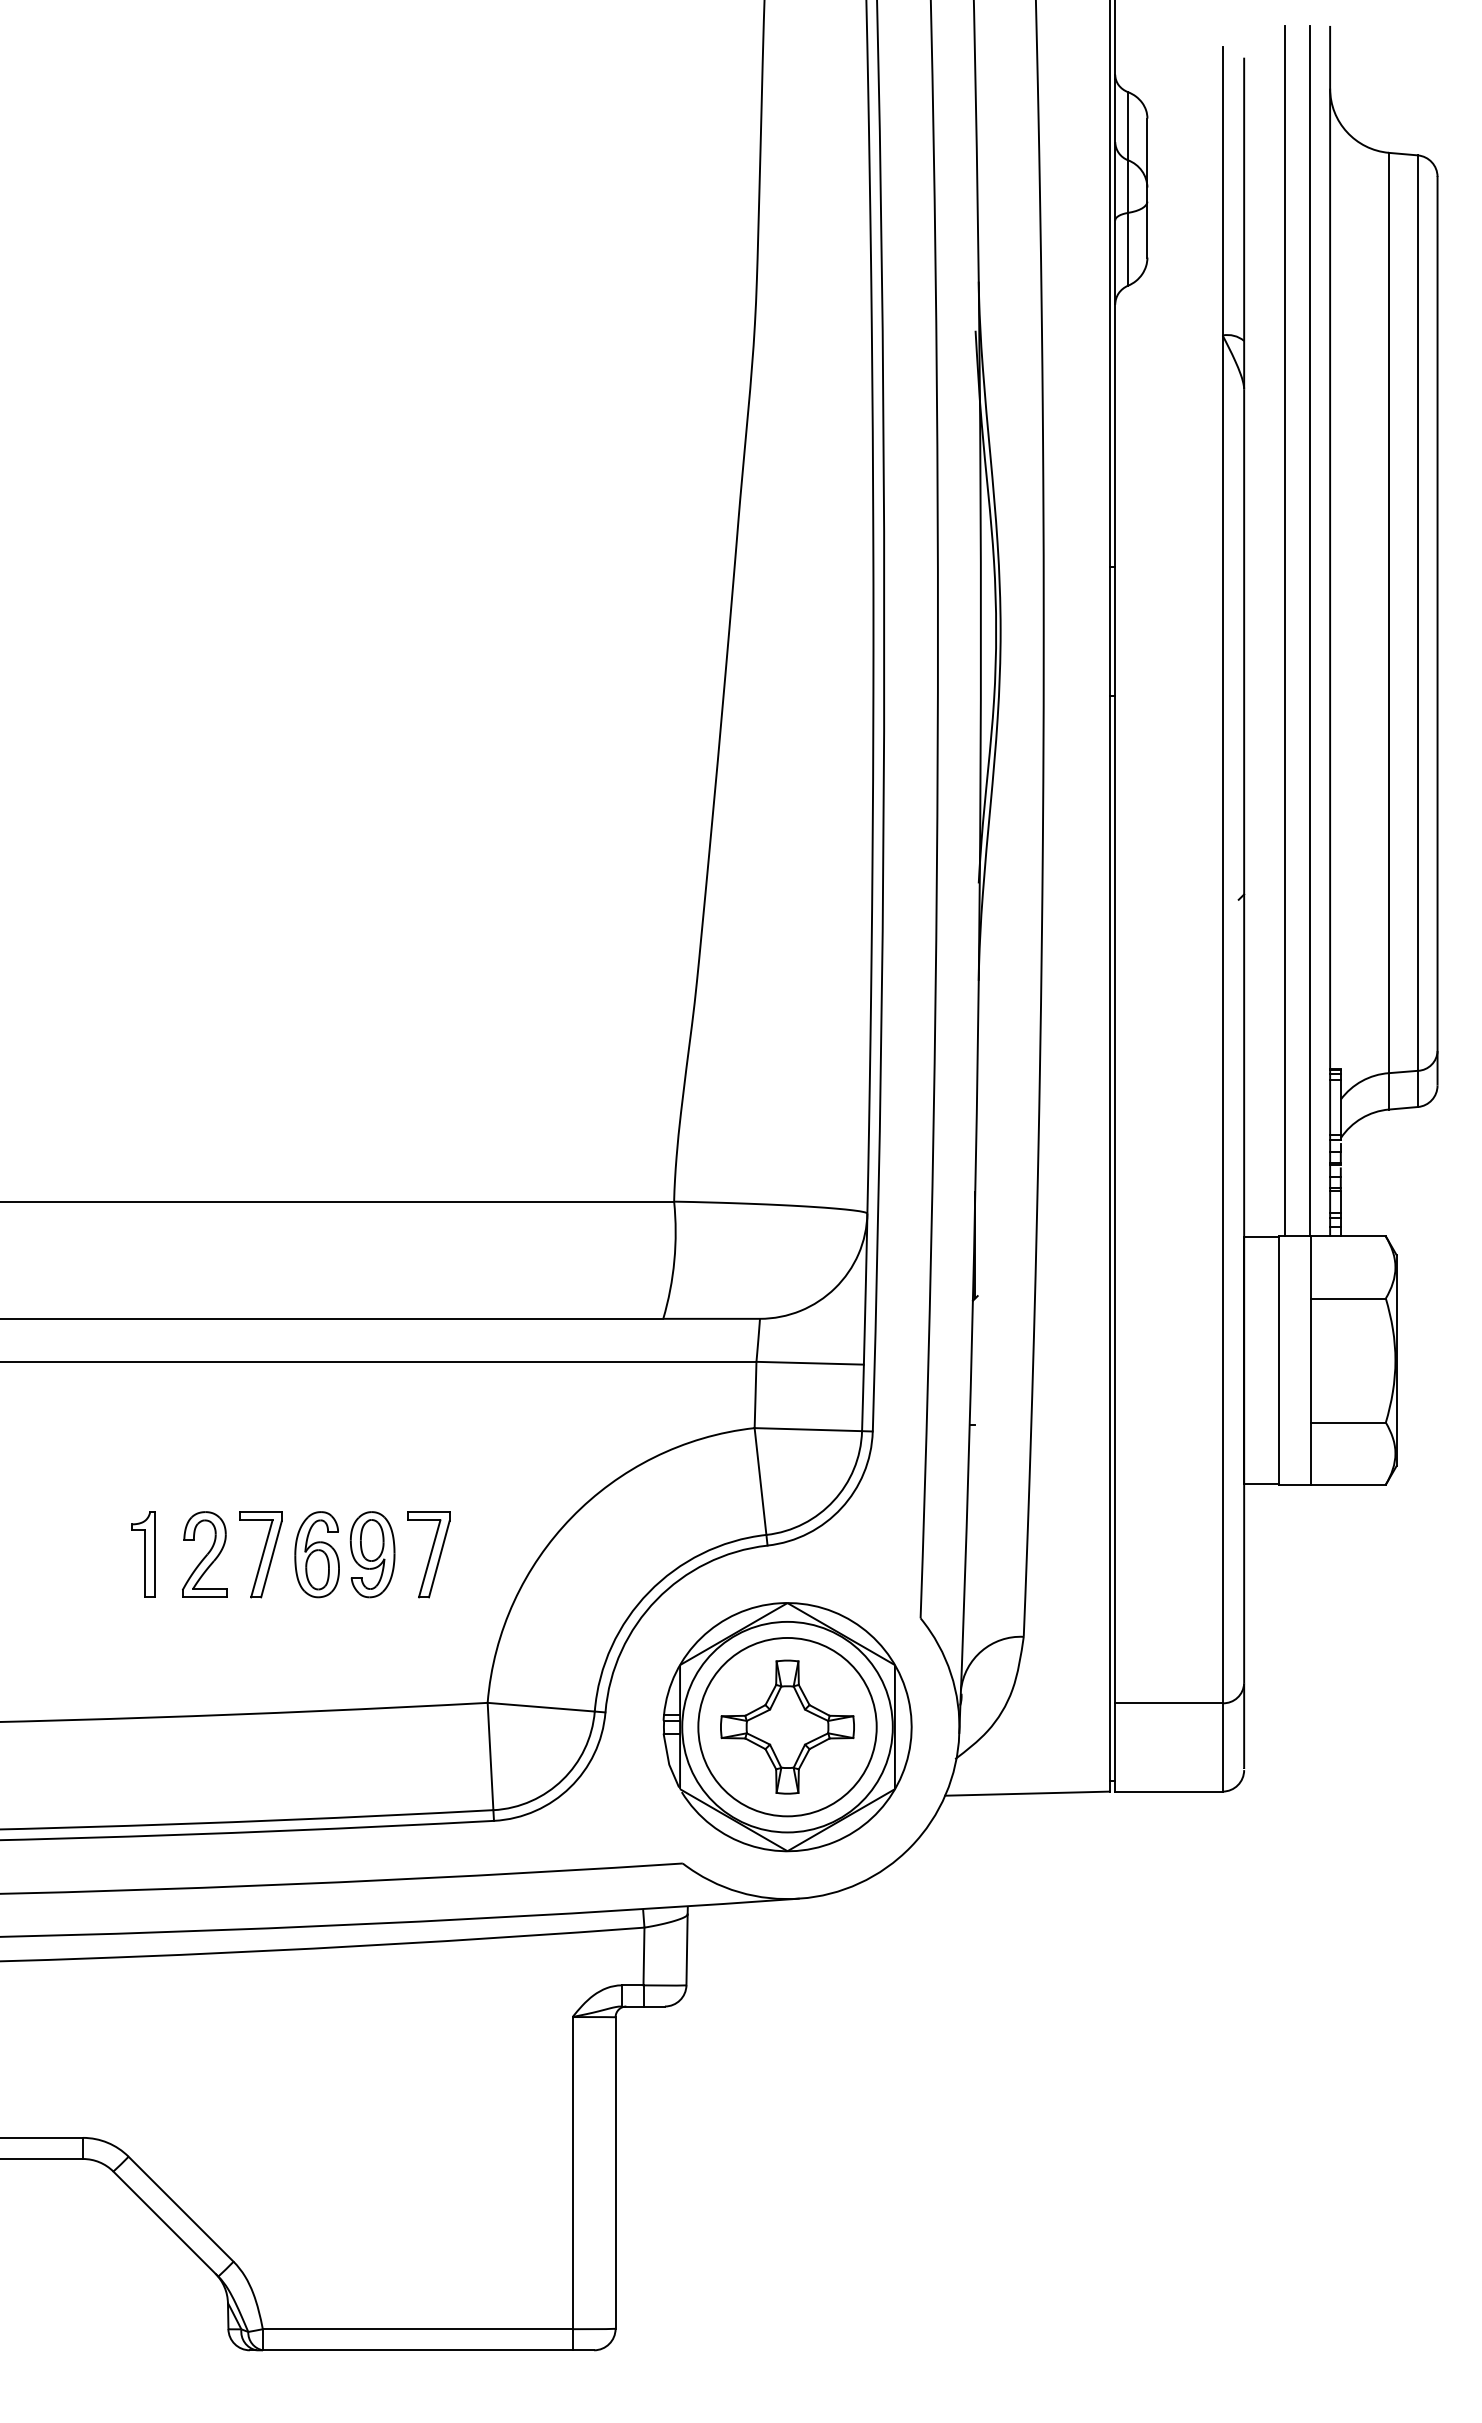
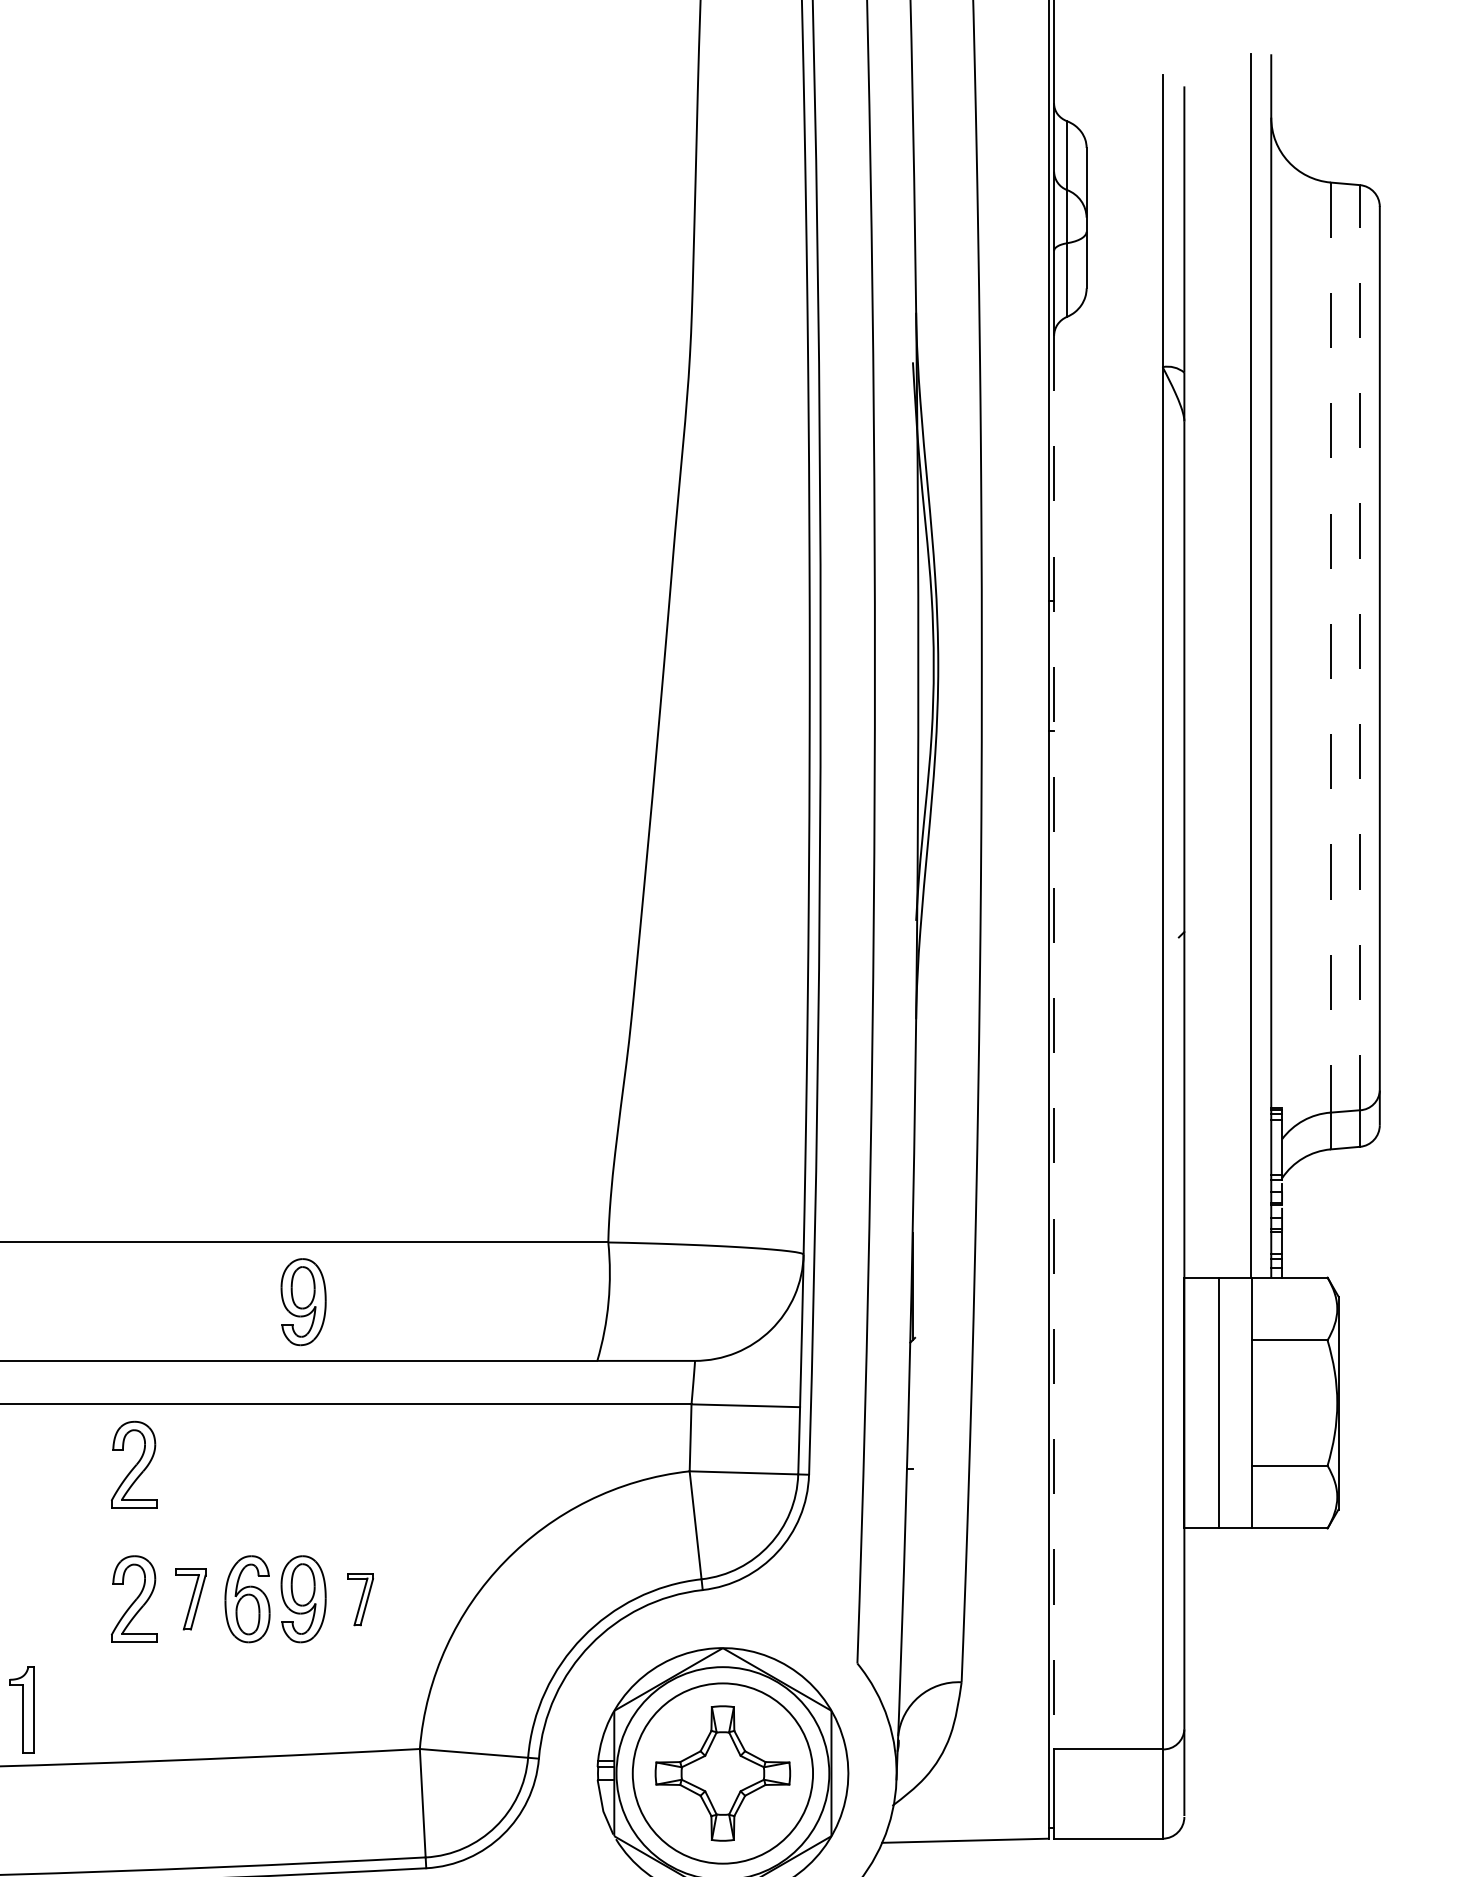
line: (1388, 613) -> (1330, 648), solid -> dashed
line: (1417, 613) -> (1359, 648), solid -> dashed
line: (1284, 630) -> (1225, 665), removed
line: (1115, 1004) -> (1054, 1043), solid -> dashed
part: (372, 1260) -> (303, 1301), added
part: (204, 1421) -> (133, 1464), added
part: (143, 1554) -> (21, 1710), moved
part: (260, 1554) -> (190, 1599), size x0.7
part: (428, 1554) -> (360, 1599), size x0.6

